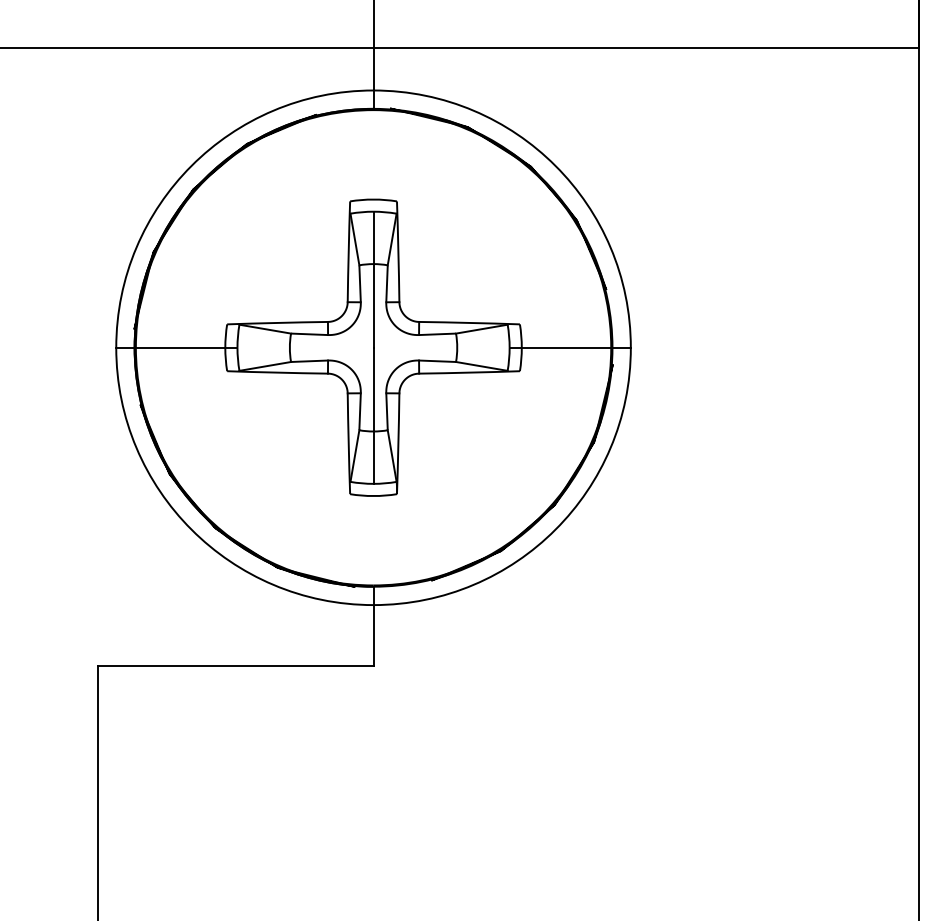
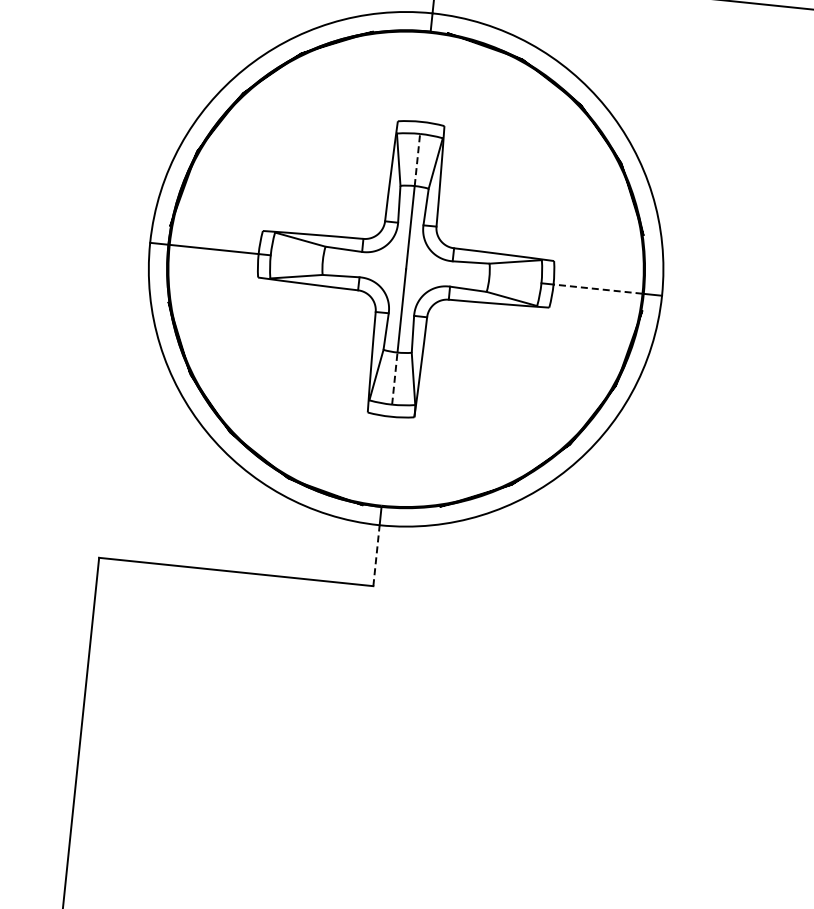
line: (373, 237) -> (417, 159), solid -> dashed
line: (566, 347) -> (598, 288), solid -> dashed
line: (373, 457) -> (394, 378), solid -> dashed
line: (373, 635) -> (376, 555), solid -> dashed

